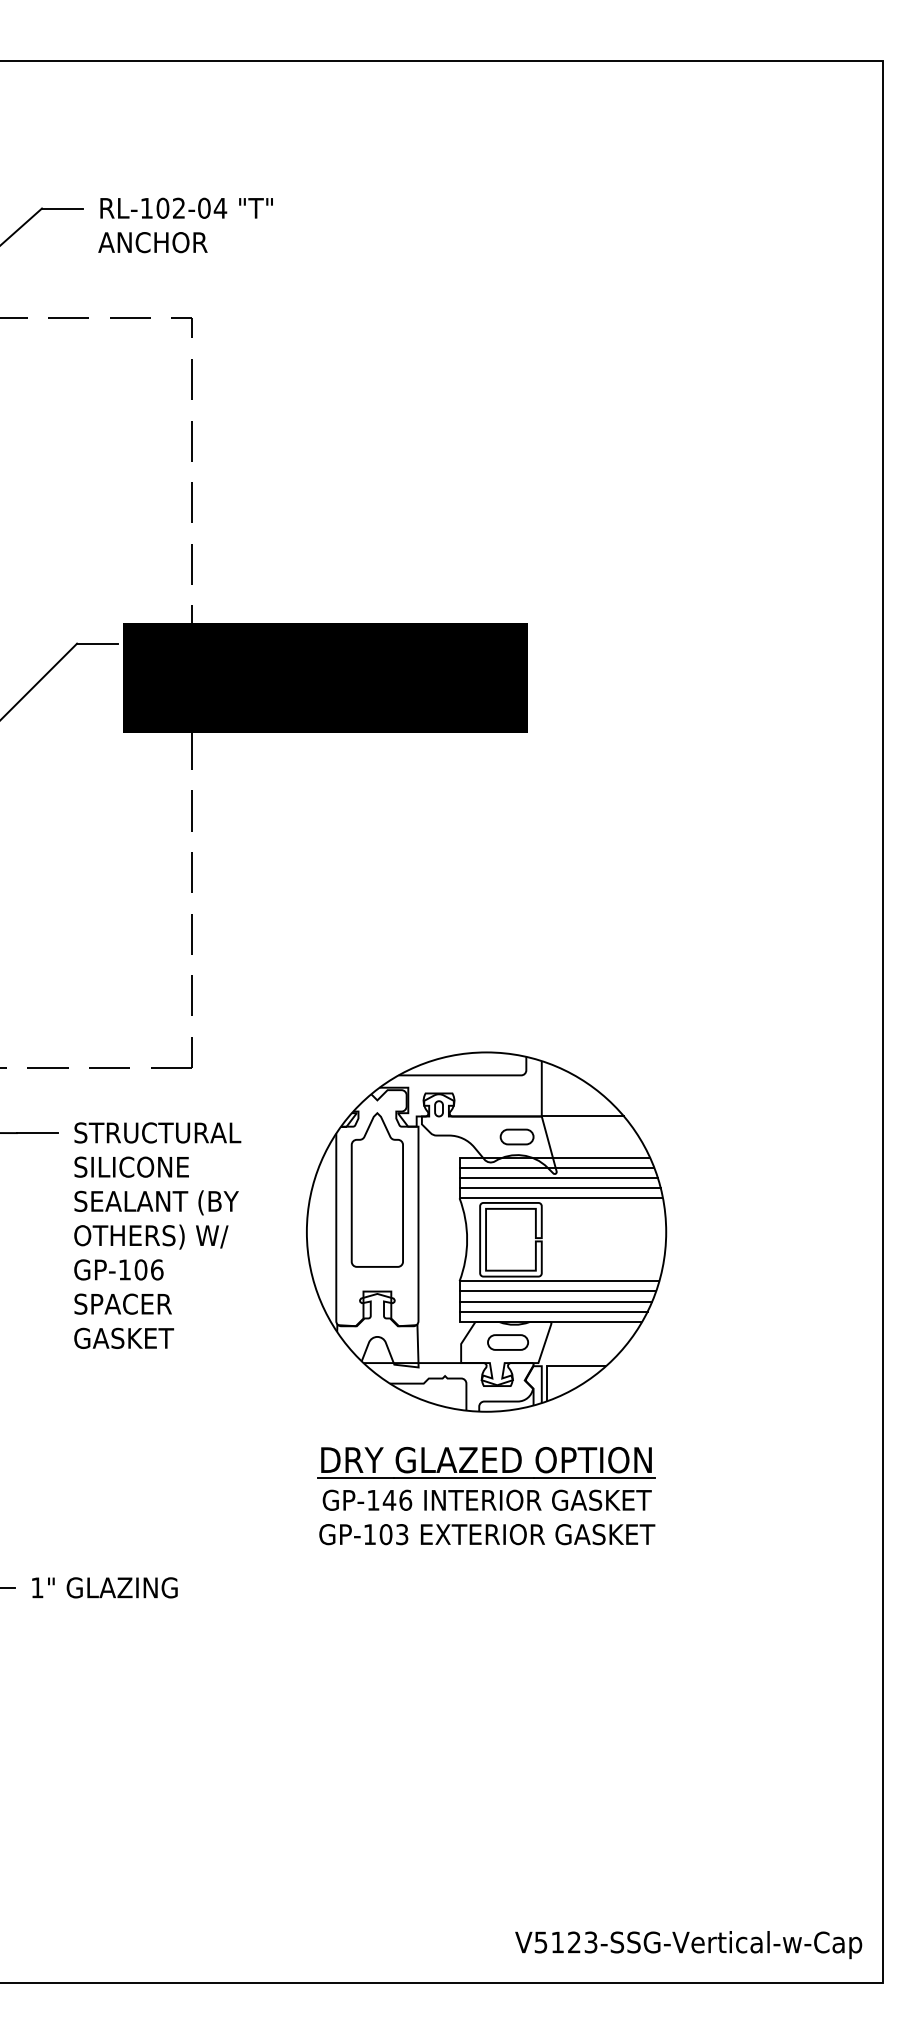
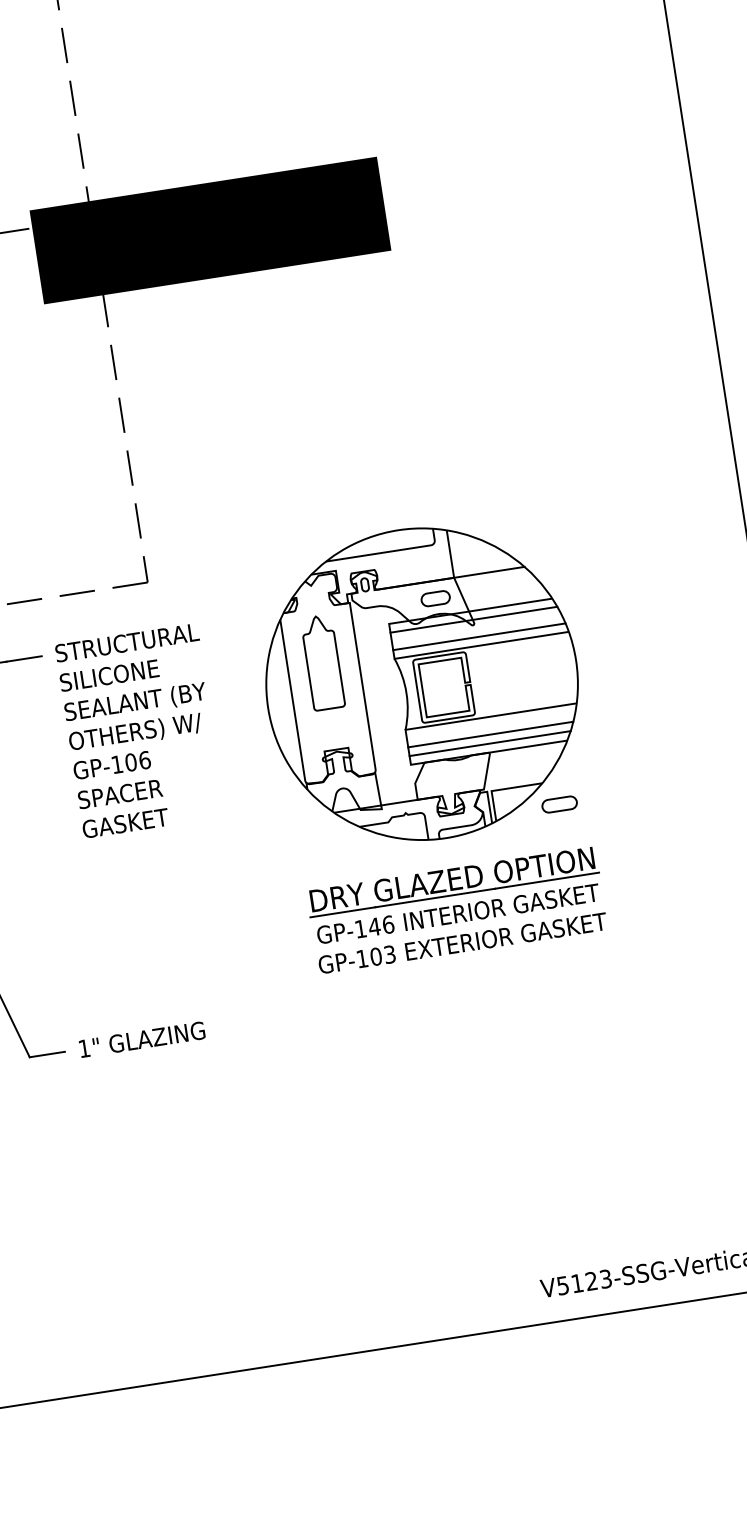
line: (558, 1177) -> (476, 627), removed
part: (376, 1189) -> (322, 662), size x0.7
line: (557, 1291) -> (490, 725), removed
part: (507, 1342) -> (559, 804), moved

